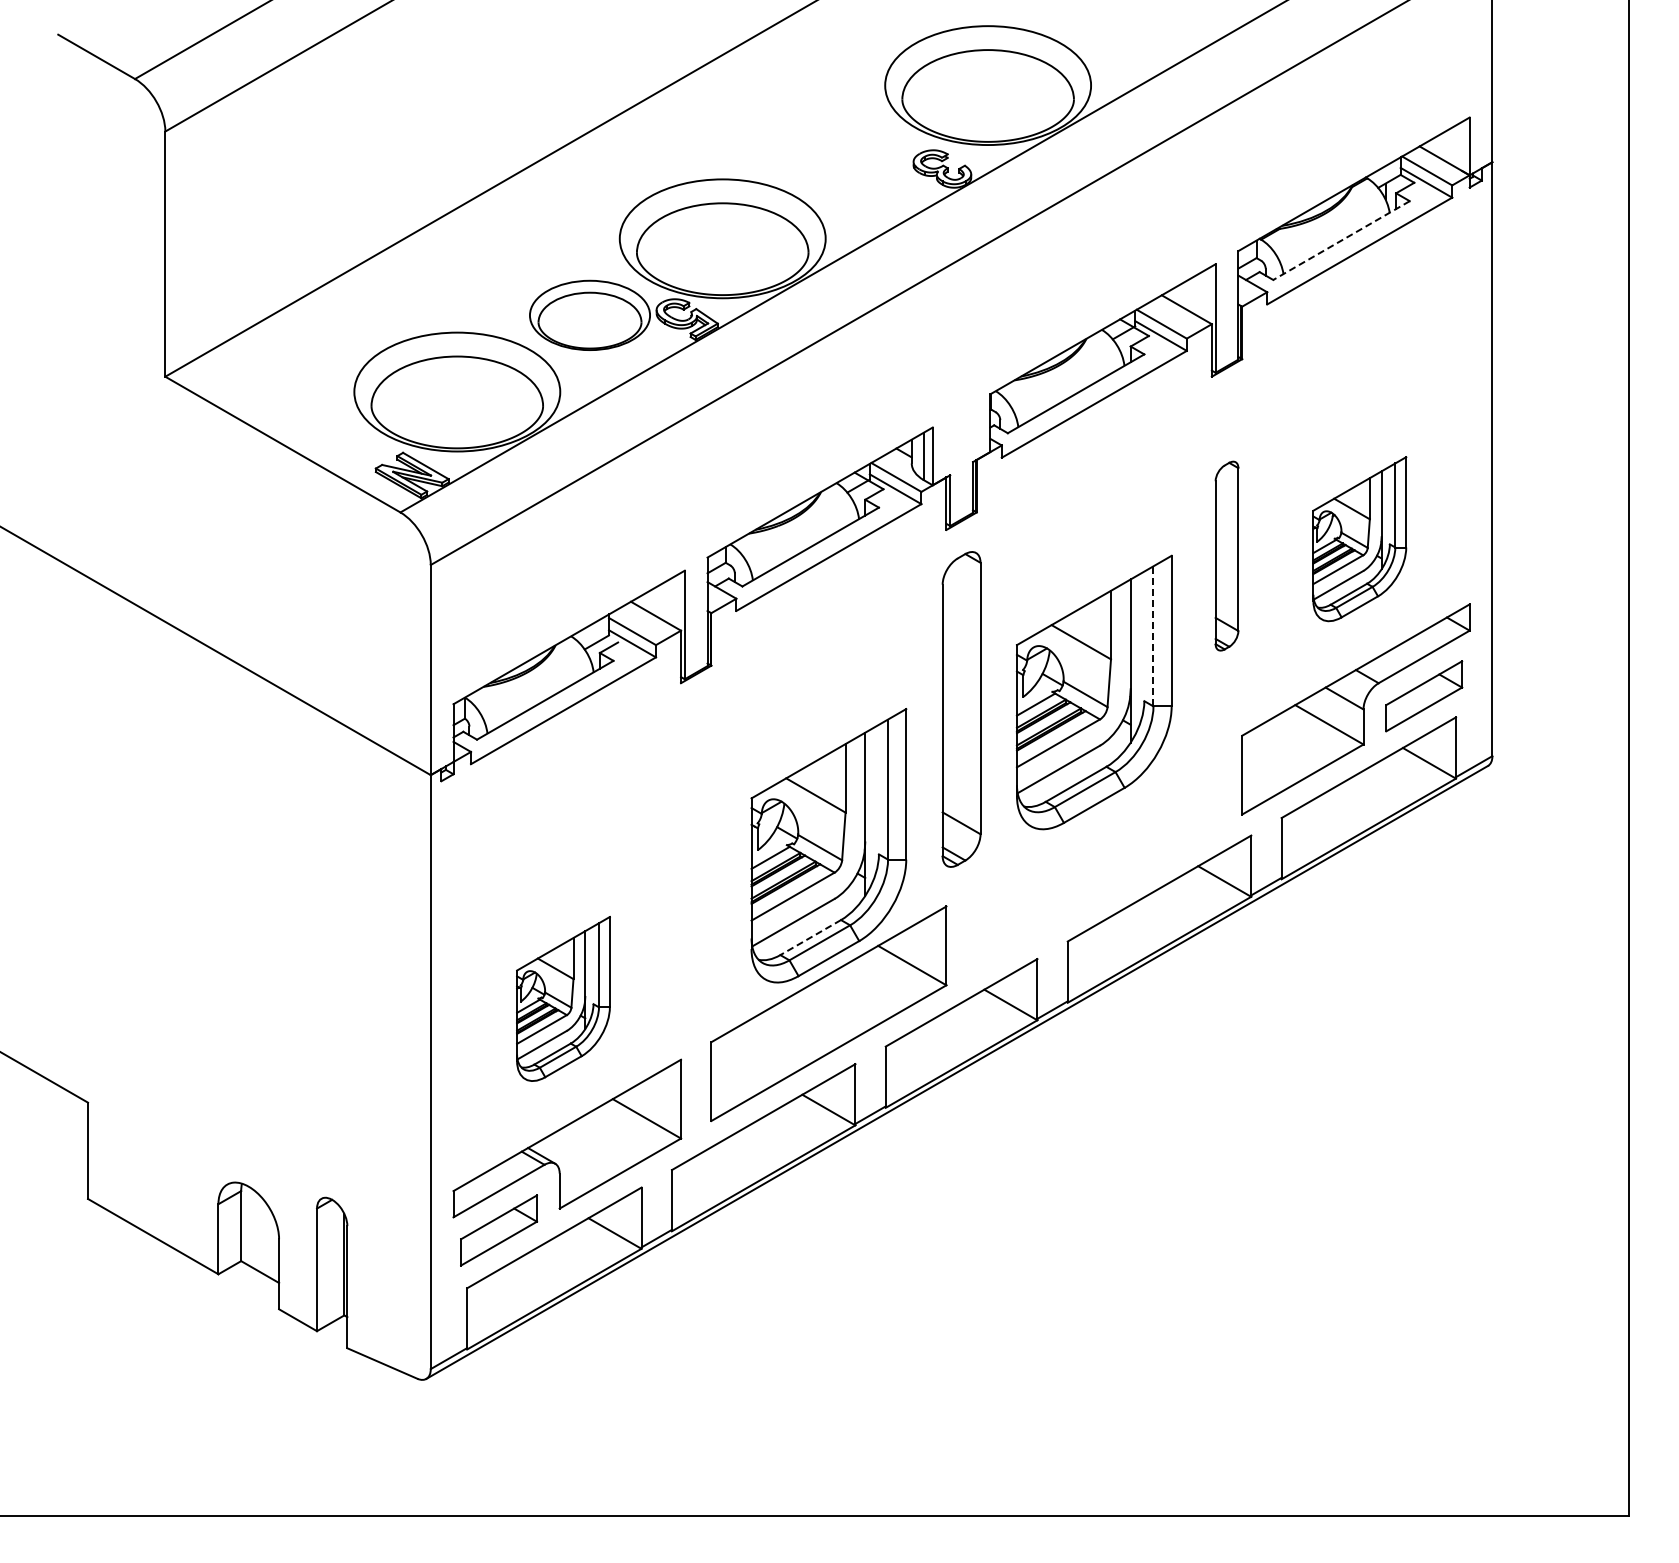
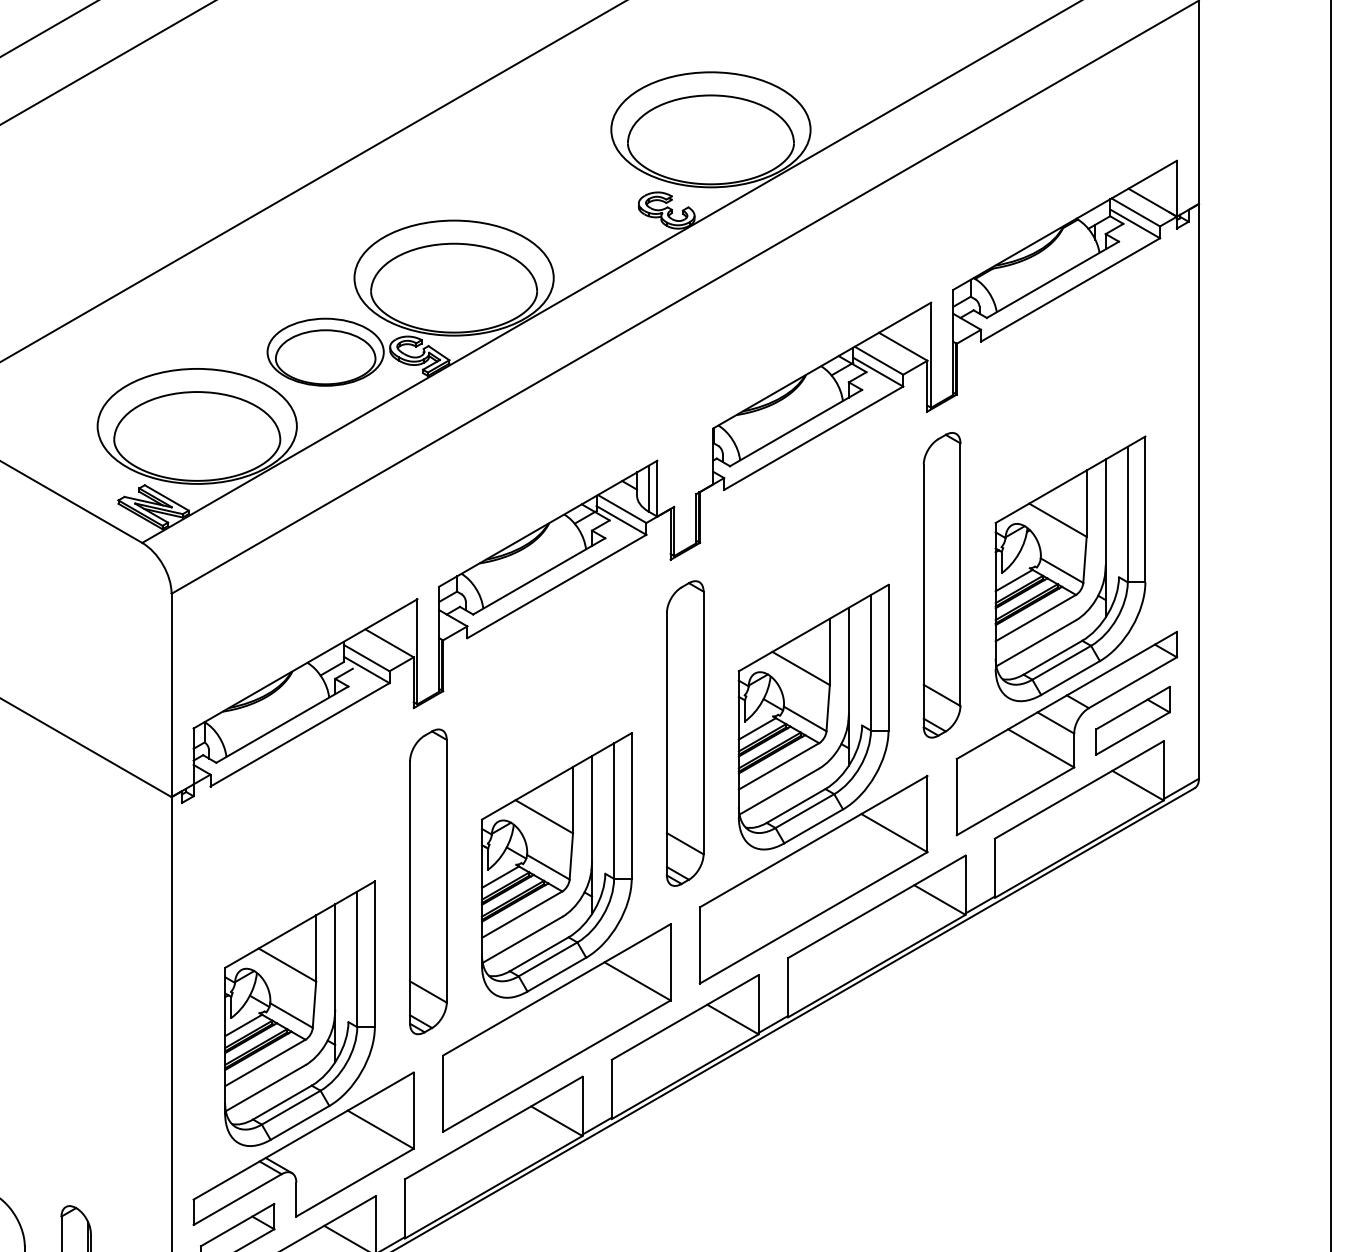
line: (1341, 240) -> (1052, 279), dashed -> solid
part: (1359, 538) -> (1070, 568), size x1.67
part: (1226, 555) -> (941, 584), size x1.67
line: (1153, 635) -> (870, 661), dashed -> solid
part: (1093, 860) -> (812, 879), added
part: (696, 862) -> (428, 881), added
line: (810, 937) -> (539, 954), dashed -> solid
part: (563, 998) -> (300, 1013), size x1.67

